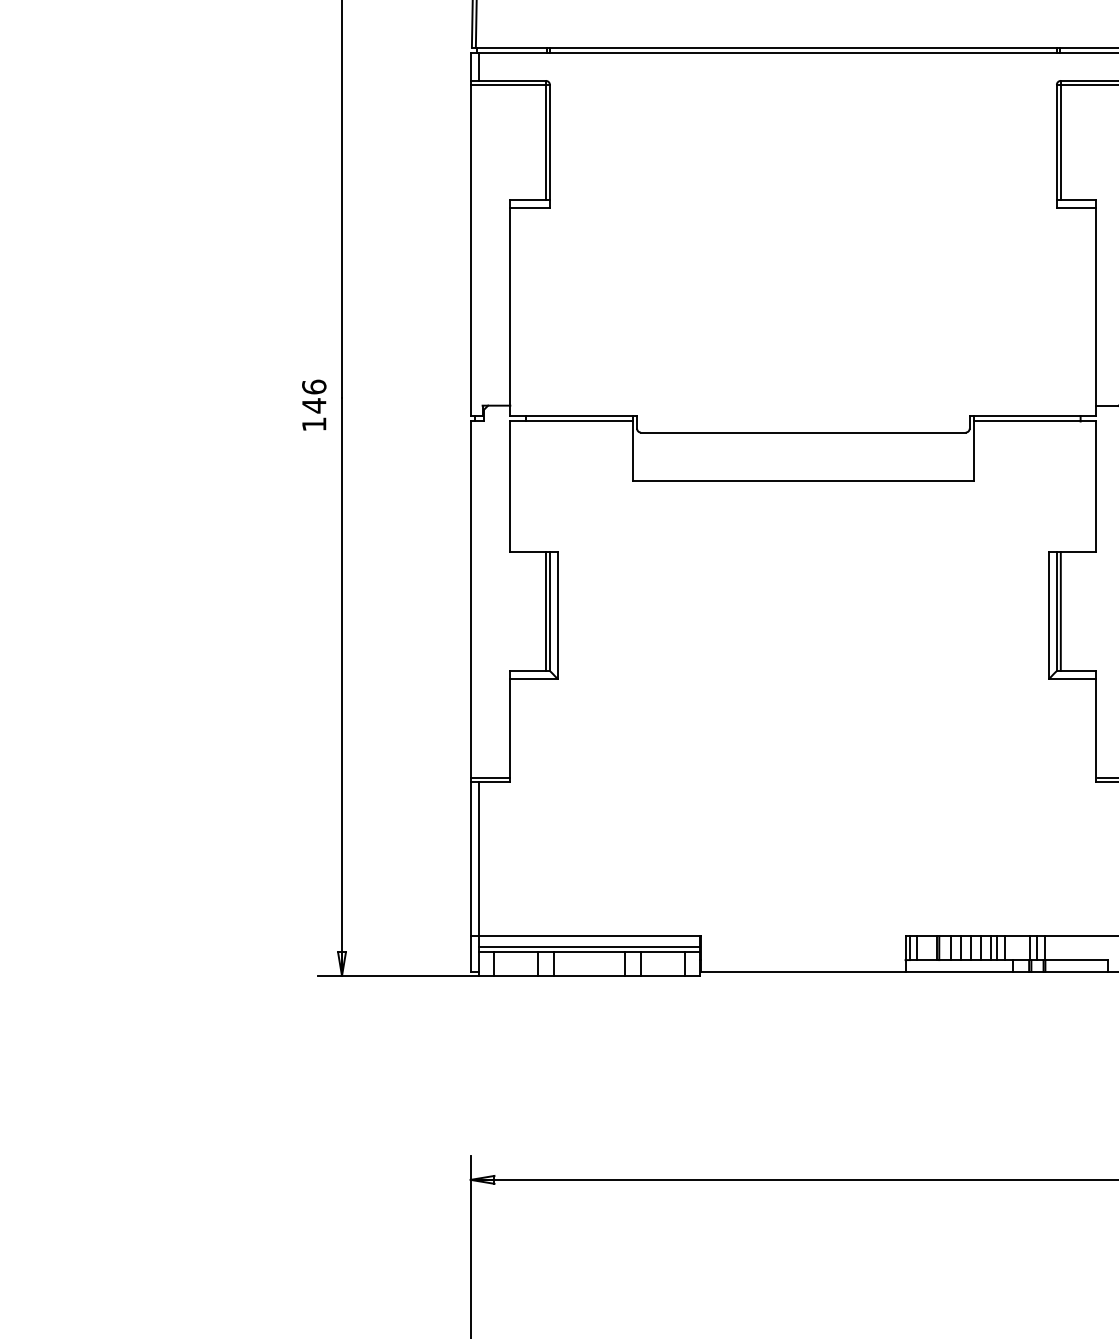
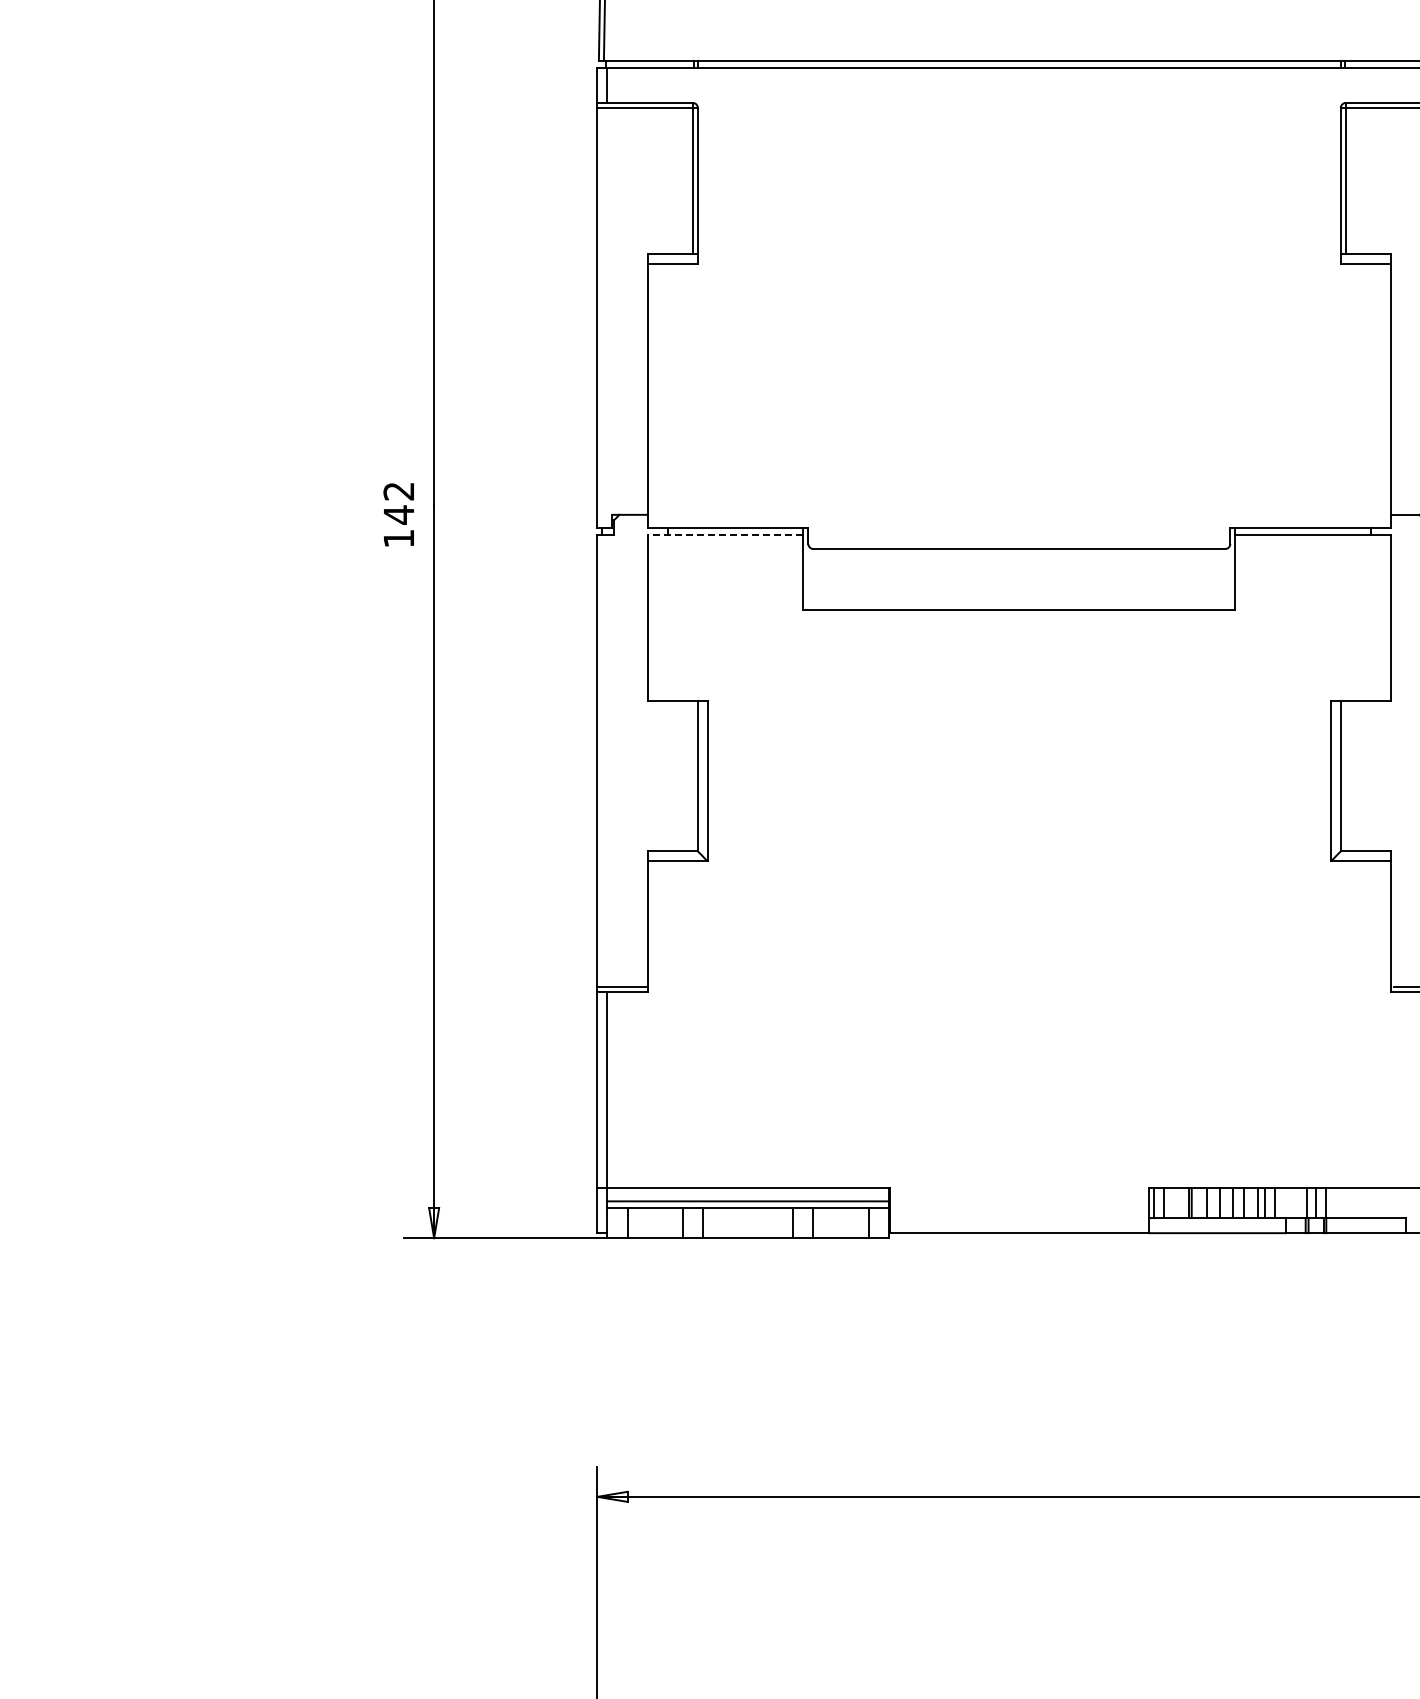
text: (313, 386) -> (398, 490), 146 -> 142
line: (571, 421) -> (725, 534), solid -> dashed
line: (545, 611) -> (692, 775), removed
line: (1060, 611) -> (1345, 775), removed

